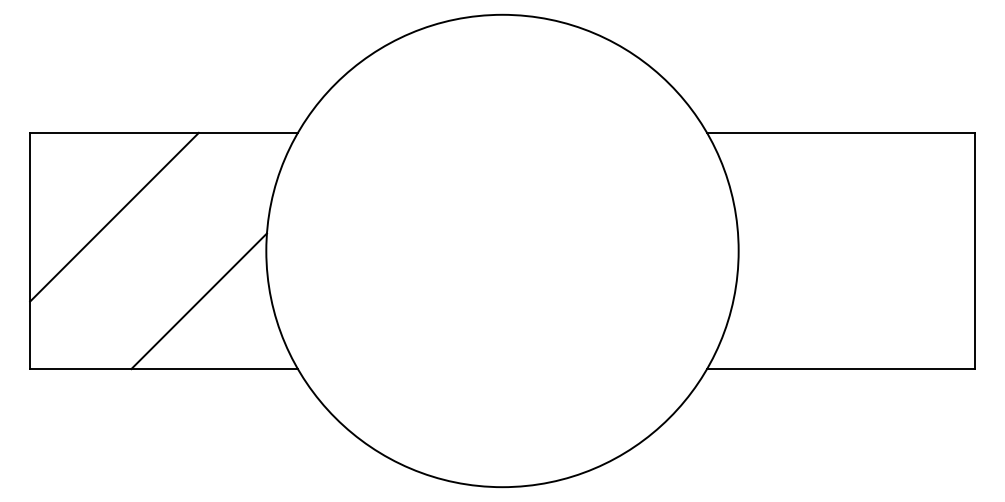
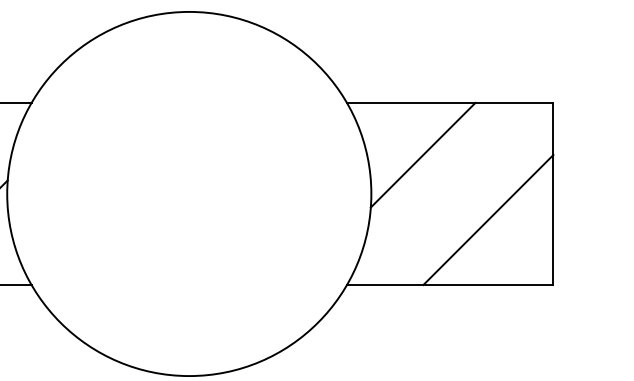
line: (805, 200) -> (422, 155), added
line: (890, 284) -> (488, 219), added

